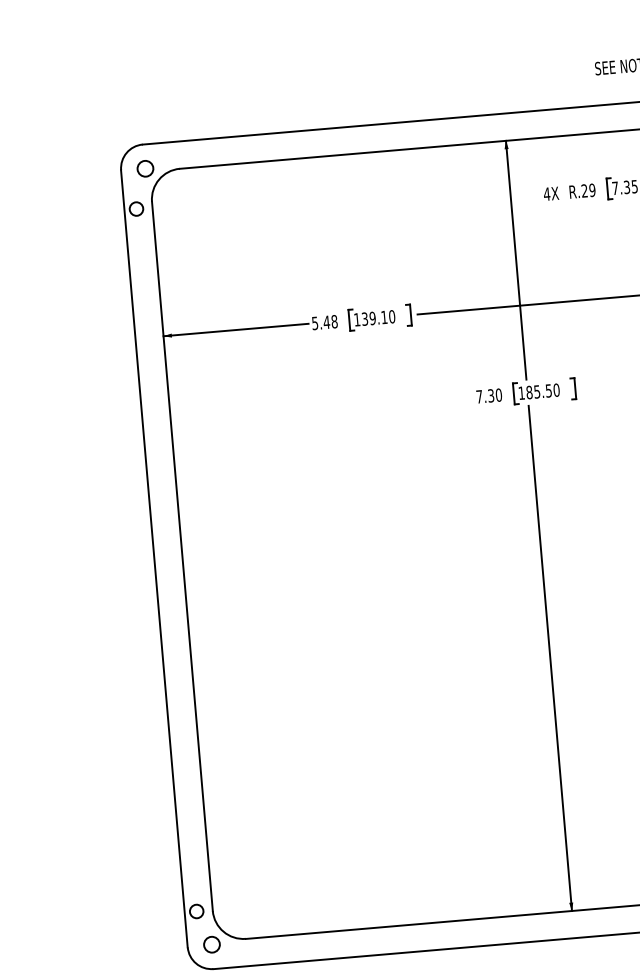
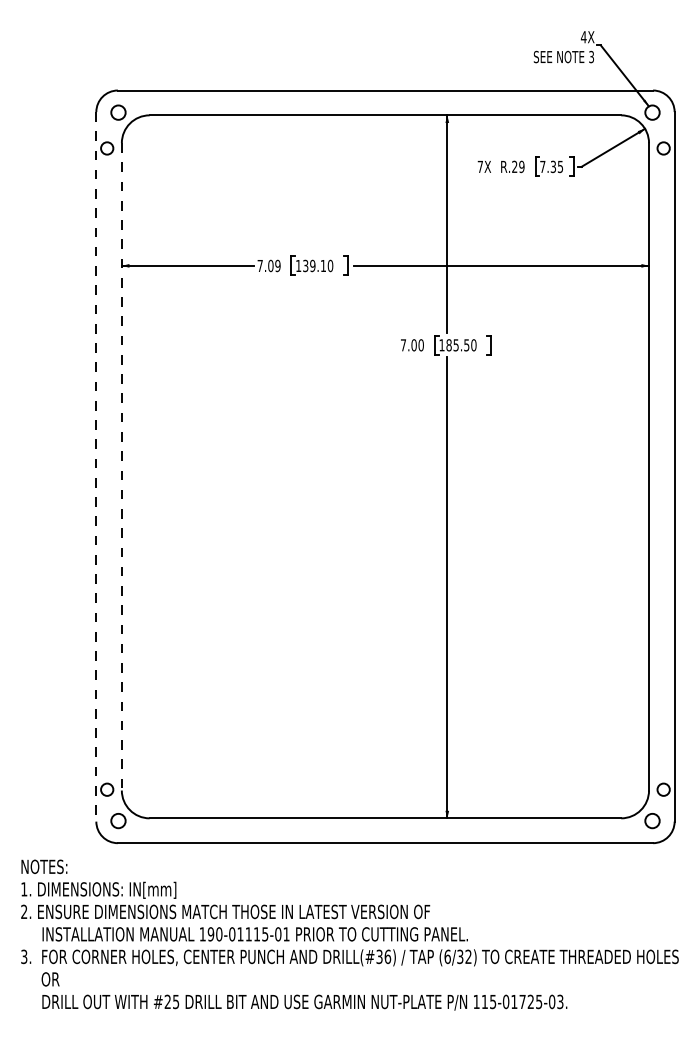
text: (547, 193) -> (480, 166), 4X -> 7X
text: (324, 322) -> (268, 265), 5.48 -> 7.09
text: (490, 396) -> (413, 345), 7.30 -> 7.00
line: (182, 556) -> (121, 466), solid -> dashed
line: (154, 558) -> (96, 466), solid -> dashed

